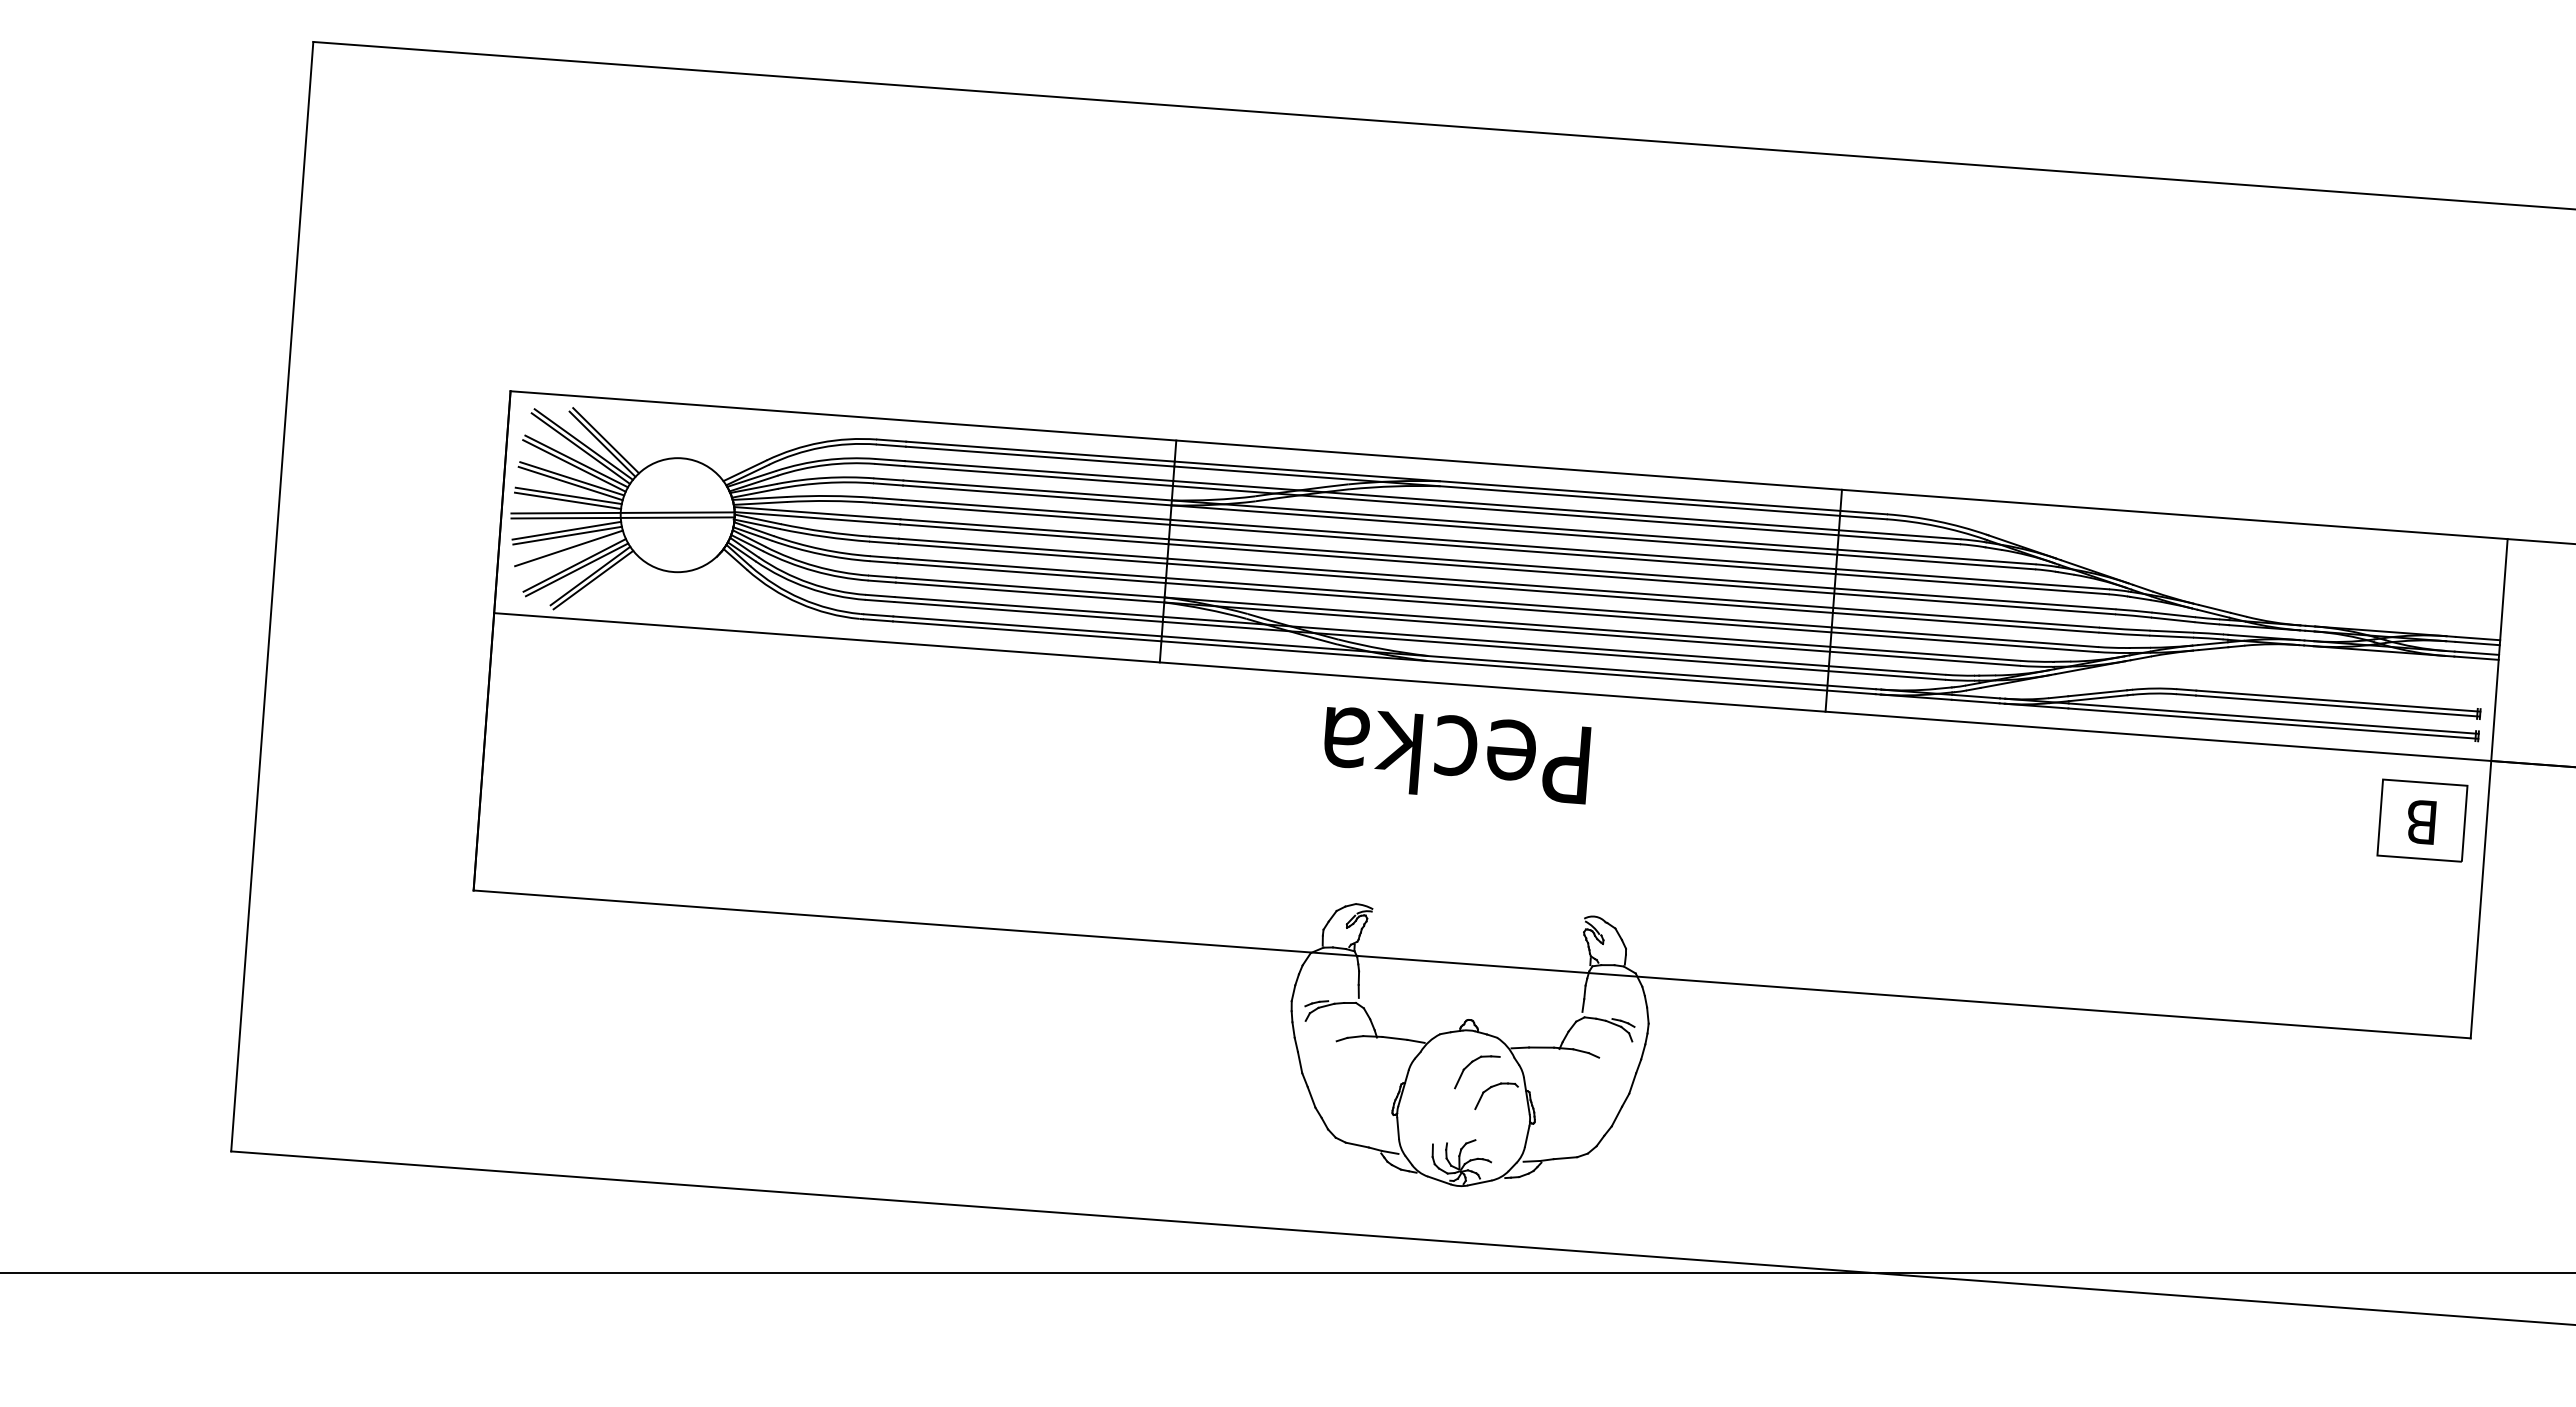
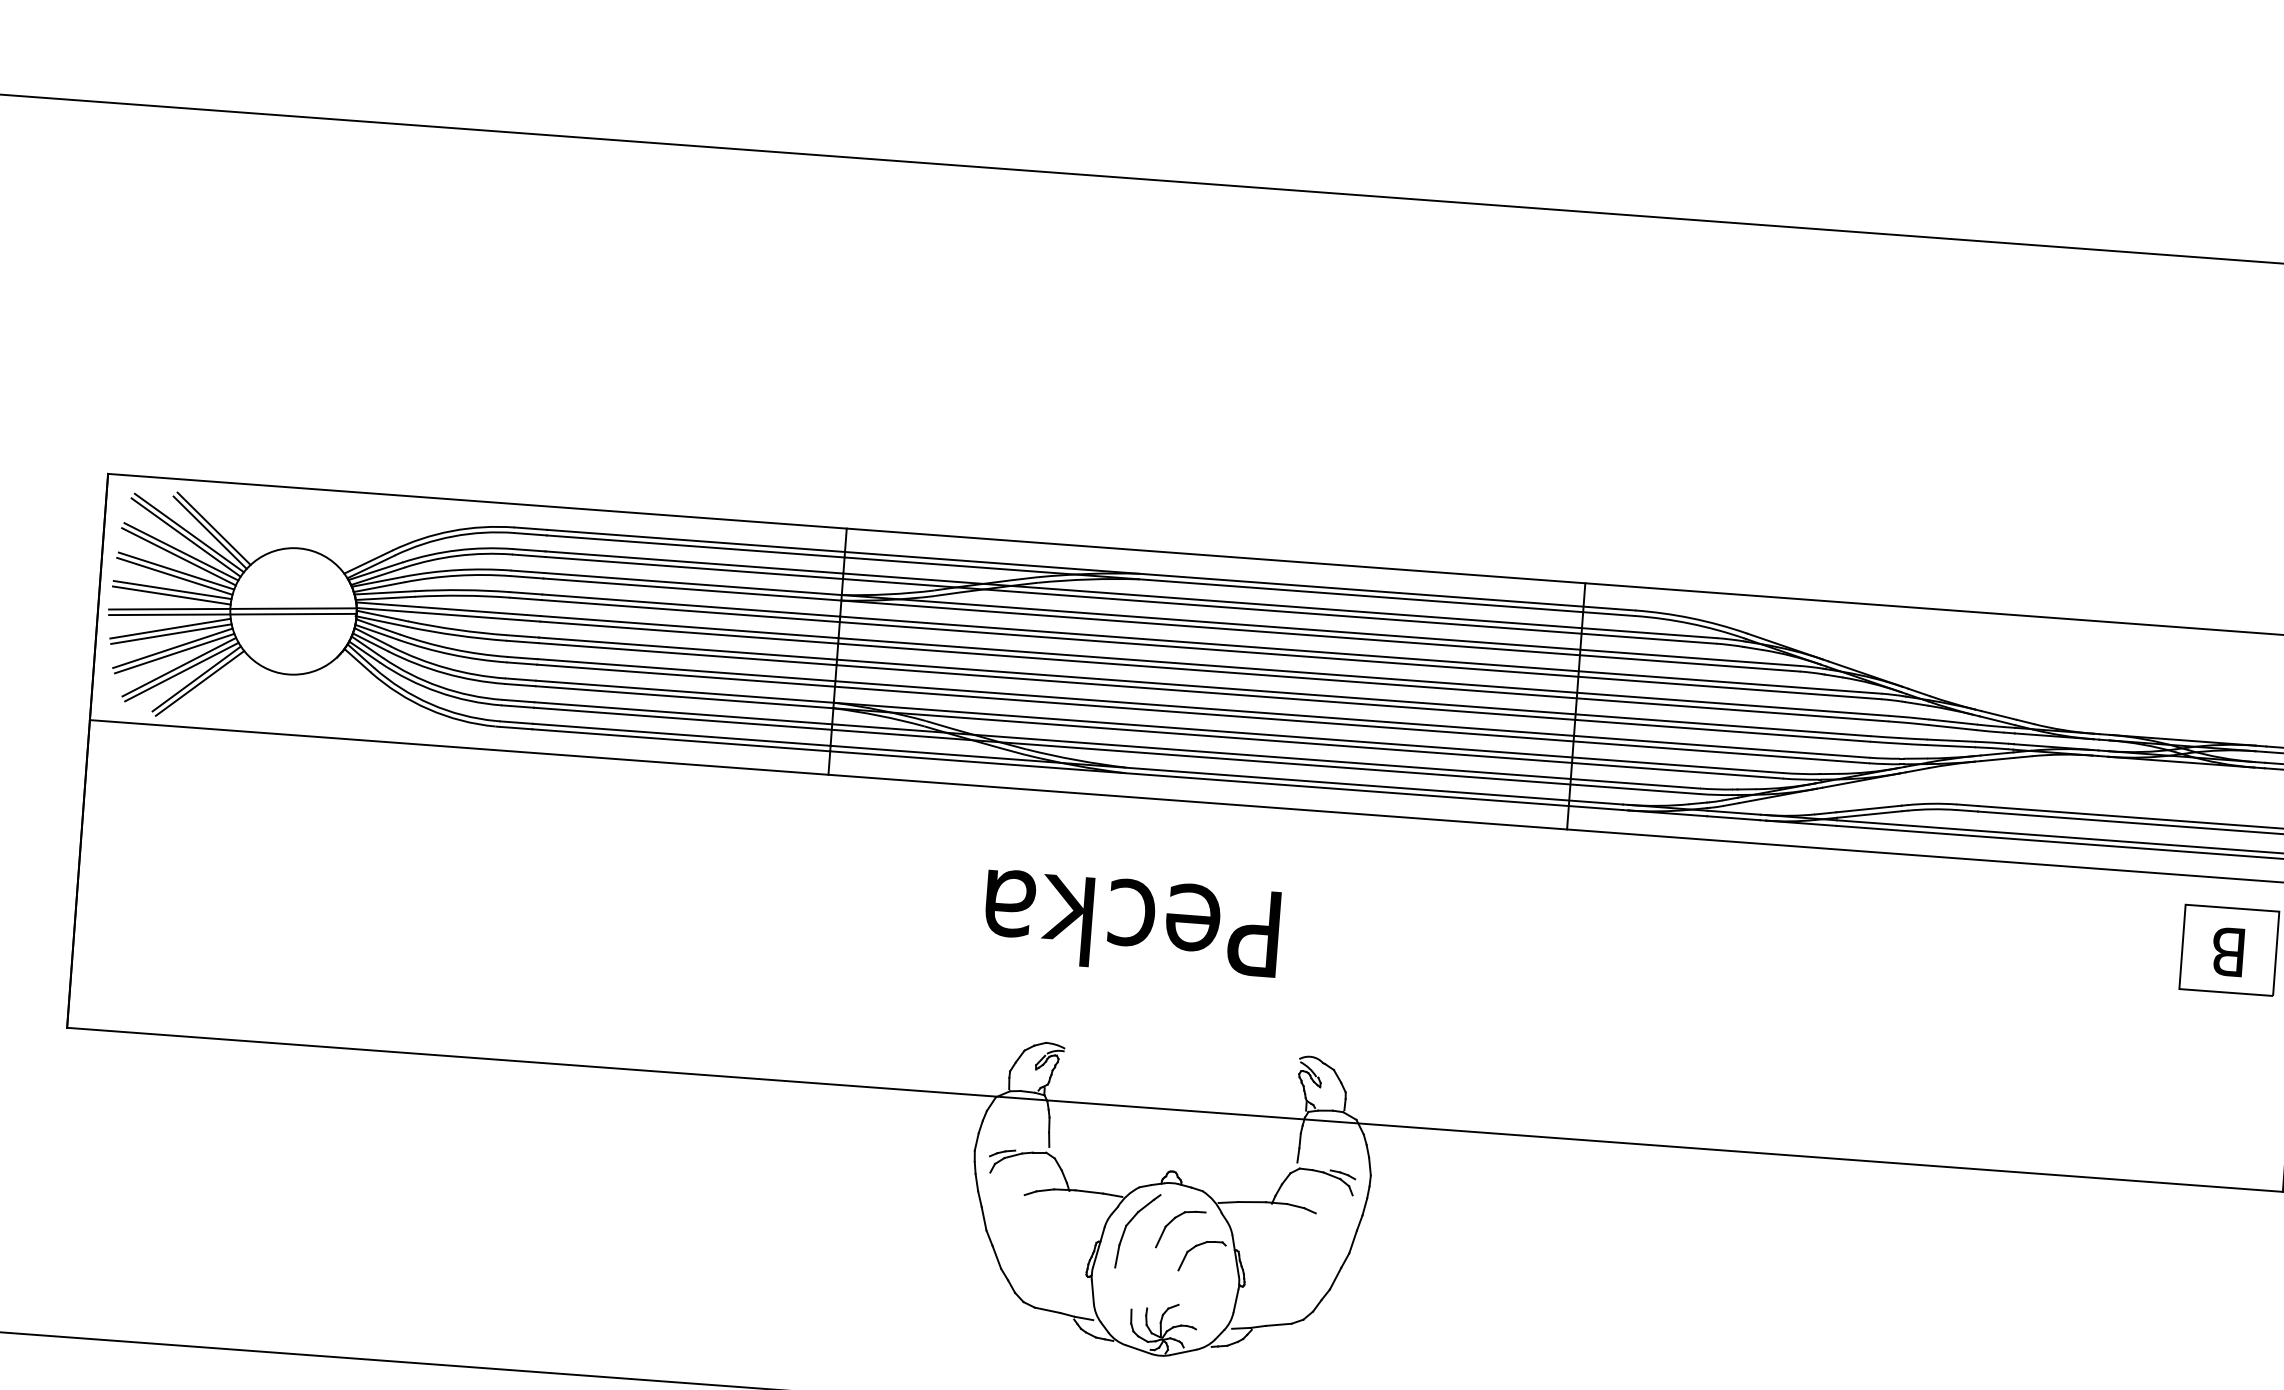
line: (570, 552) -> (174, 652), added
text: (1457, 755) -> (1133, 923), moved
part: (1429, 1069) -> (1127, 1226), added

